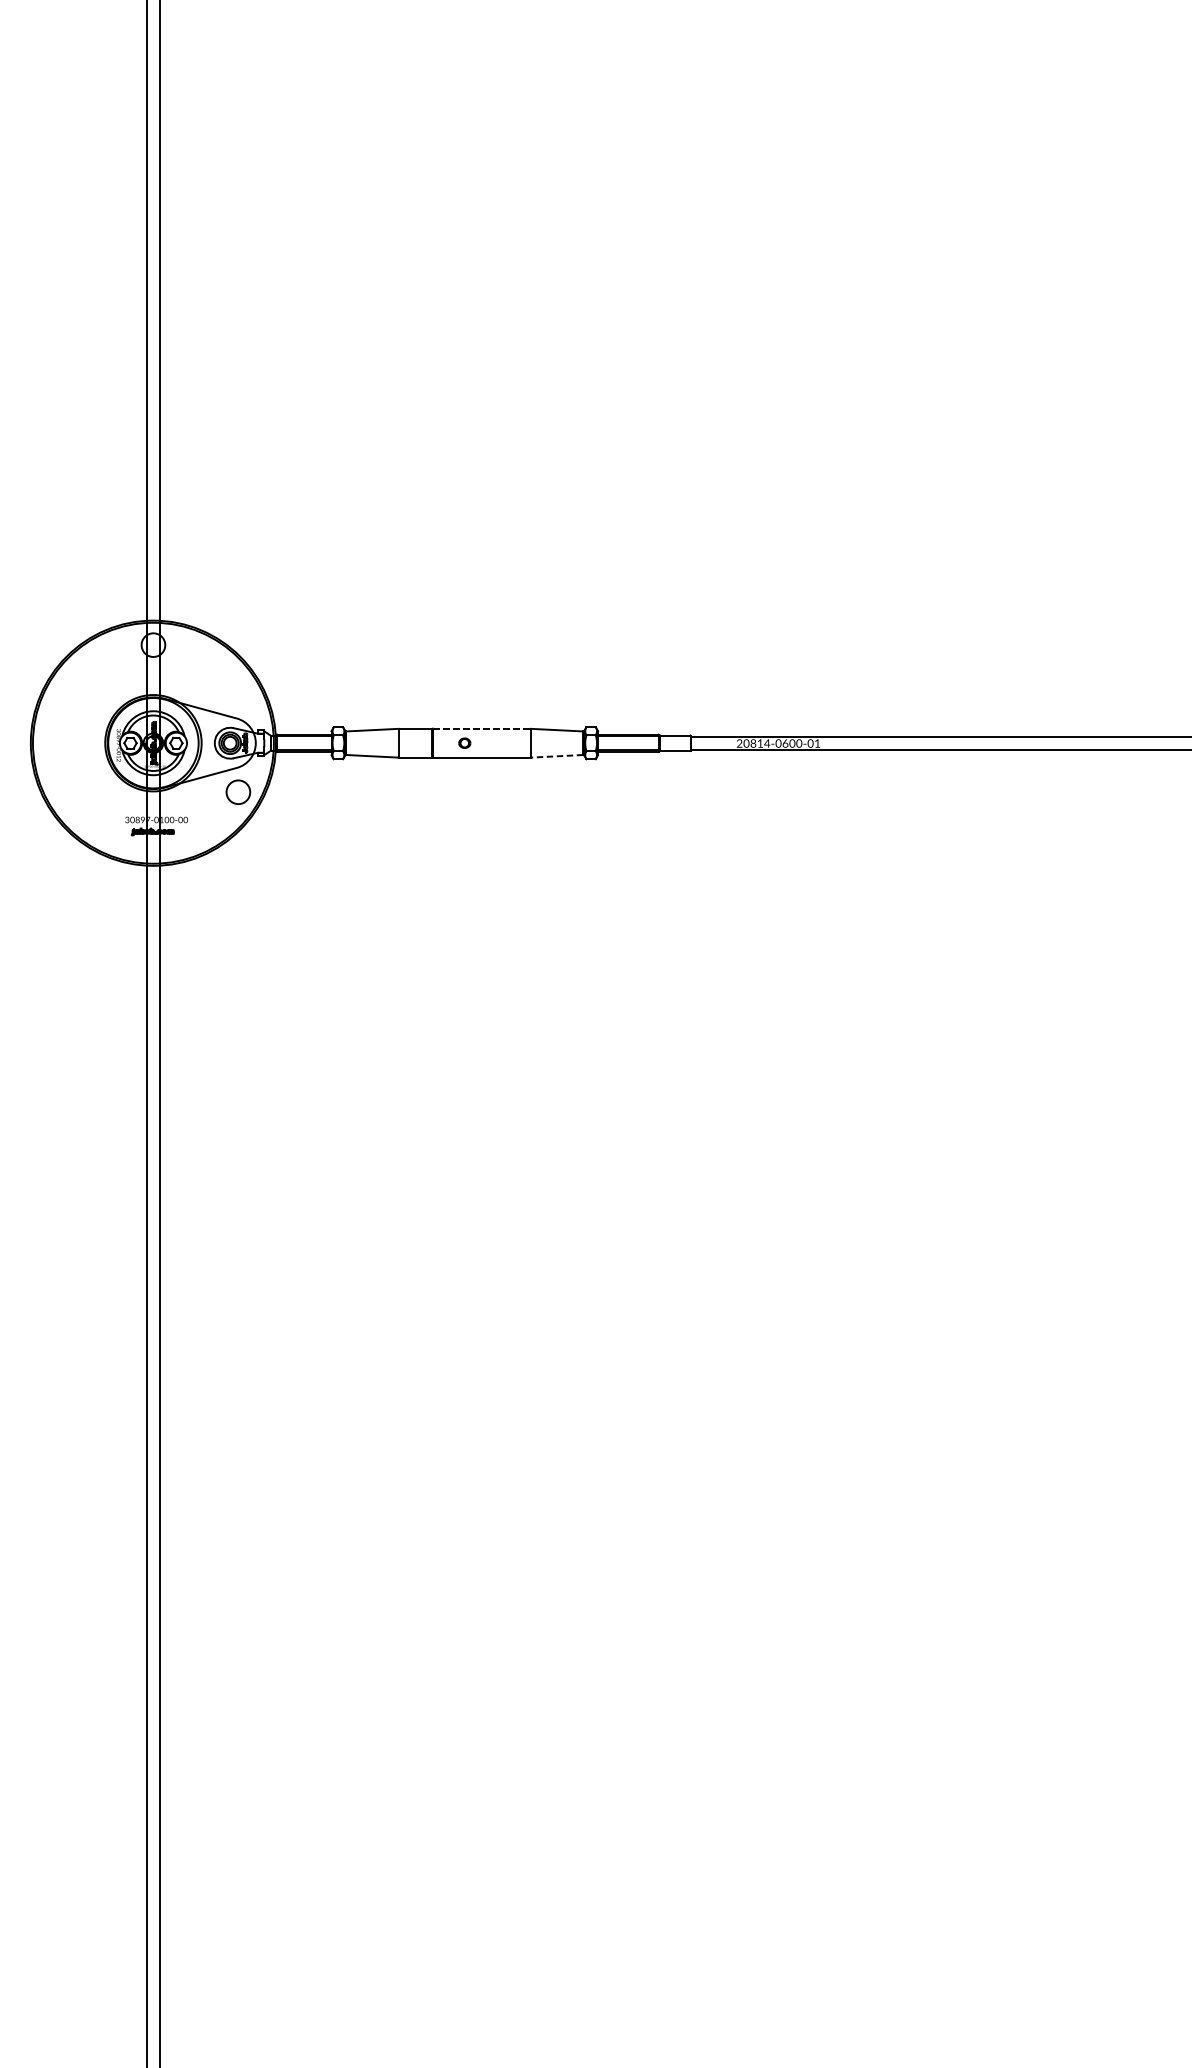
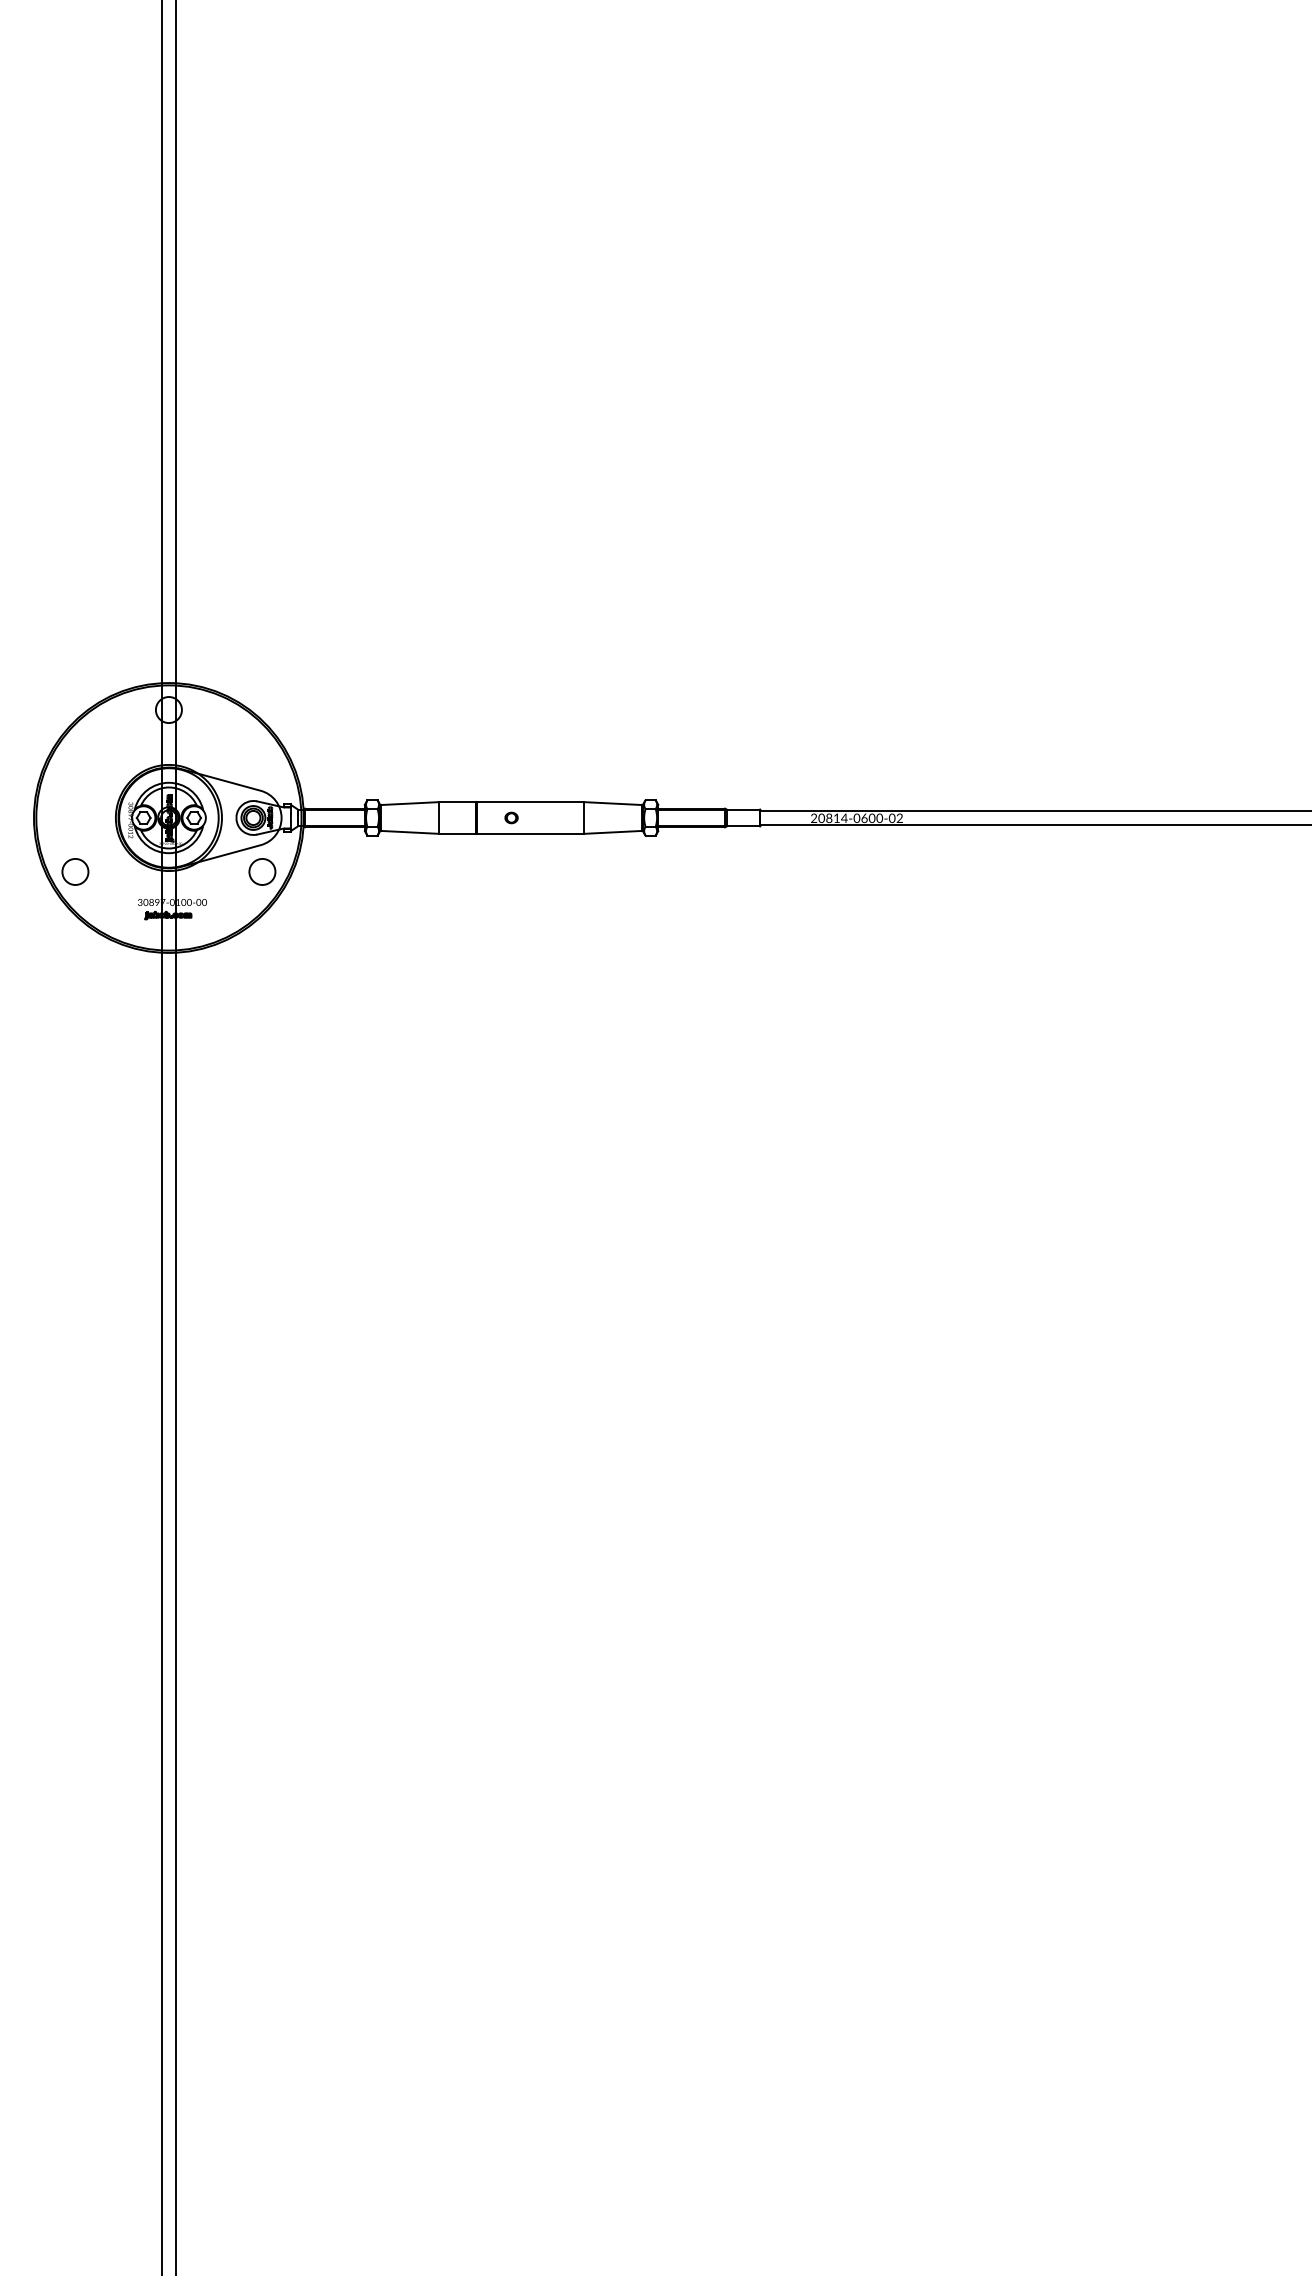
line: (481, 729) -> (530, 802), dashed -> solid
text: (817, 742) -> (899, 817), 20814-0600-01 -> 20814-0600-02
line: (557, 756) -> (613, 832), dashed -> solid
circle: (68, 791) -> (75, 871), added

